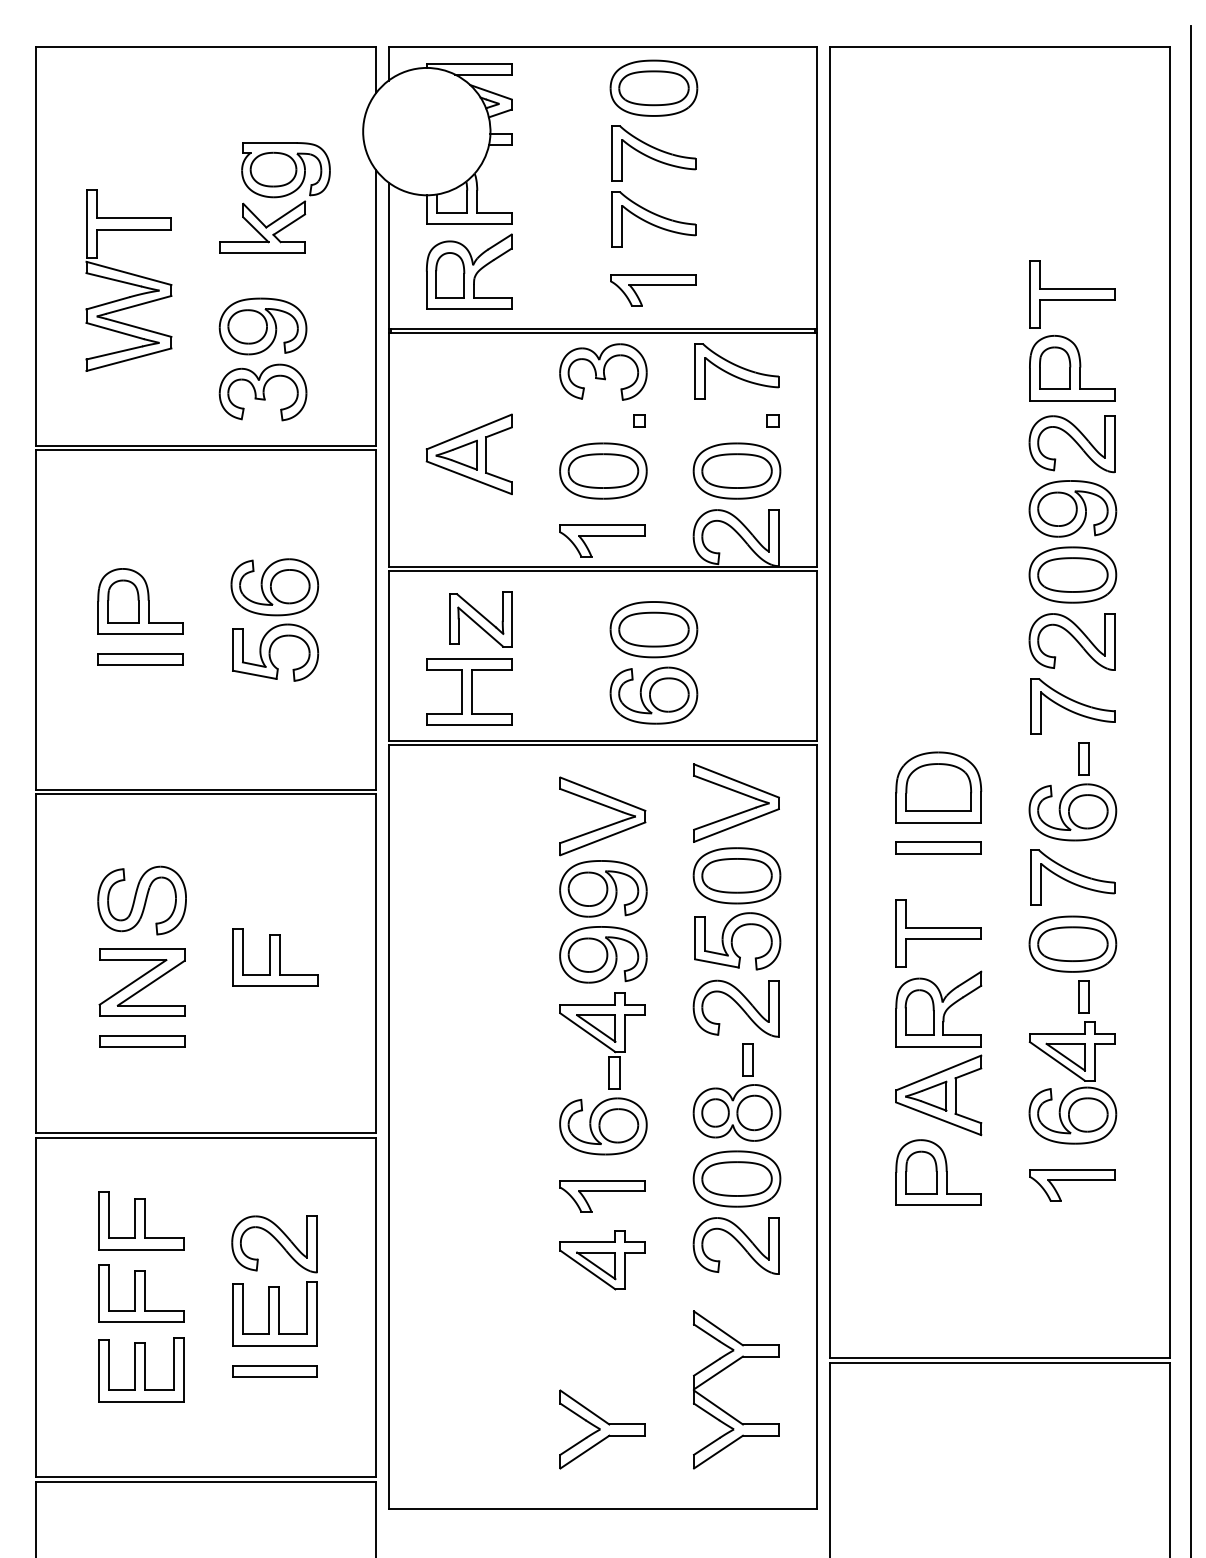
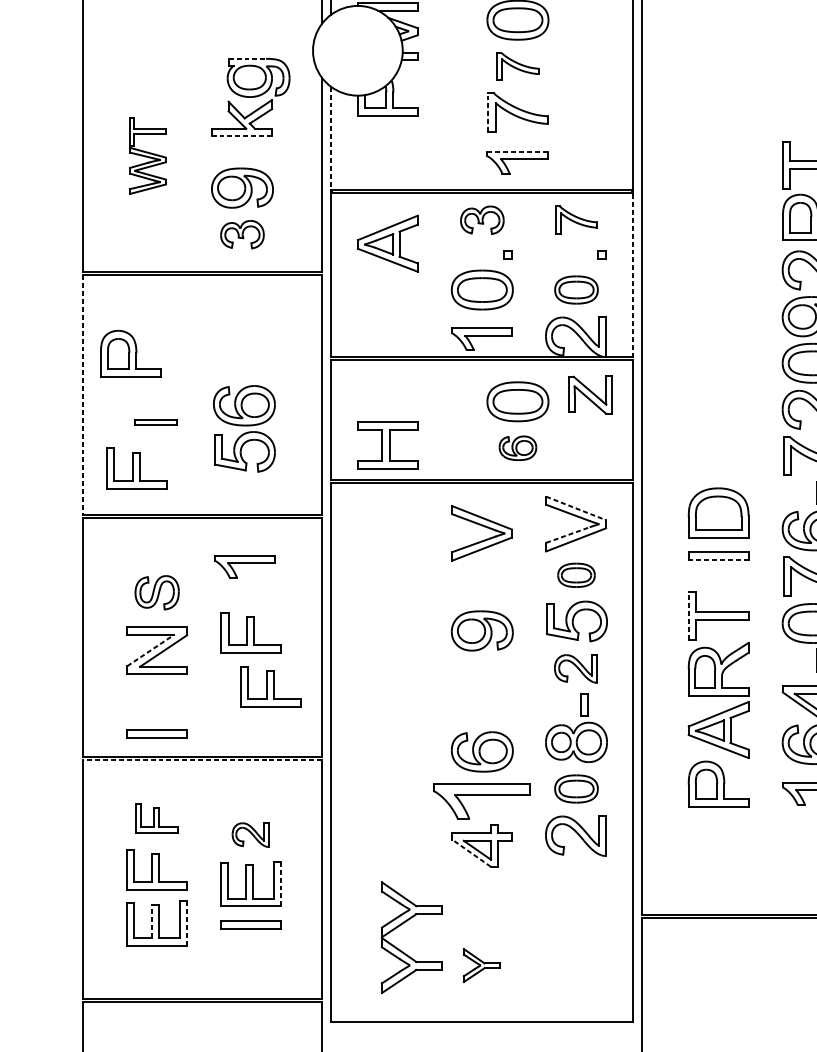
line: (270, 143) -> (247, 59), solid -> dashed
part: (653, 153) -> (517, 66), size x0.7
line: (612, 219) -> (488, 112), solid -> dashed
line: (262, 252) -> (242, 135), solid -> dashed
line: (388, 256) -> (330, 138), solid -> dashed
part: (469, 271) -> (387, 149), removed
line: (653, 274) -> (517, 151), solid -> dashed
part: (128, 280) -> (147, 155), size x0.6
part: (603, 371) -> (482, 219), size x0.7
part: (736, 371) -> (576, 219), size x0.7
part: (262, 392) -> (242, 234), size x0.7
line: (817, 450) -> (633, 275), solid -> dashed
part: (468, 453) -> (387, 243), moved
part: (736, 470) -> (576, 289), size x0.7
part: (140, 601) -> (130, 353), moved
line: (36, 619) -> (82, 394), solid -> dashed
part: (274, 619) -> (244, 428), moved
part: (480, 619) -> (590, 394), moved
part: (140, 659) -> (156, 422), size x0.7
part: (653, 695) -> (517, 448), size x0.6
part: (113, 724) -> (137, 468), added
line: (736, 780) -> (576, 508), solid -> dashed
line: (724, 818) -> (567, 534), solid -> dashed
line: (938, 853) -> (718, 559), solid -> dashed
part: (266, 863) -> (244, 566), added
part: (736, 875) -> (576, 575), size x0.6
part: (603, 888) -> (482, 584), removed
part: (141, 900) -> (156, 592), size x0.7
line: (896, 933) -> (688, 615), solid -> dashed
line: (133, 982) -> (151, 650), solid -> dashed
part: (735, 1008) -> (575, 668), size x0.7
part: (303, 1034) -> (270, 687), added
part: (602, 1040) -> (481, 691), removed
part: (142, 1041) -> (157, 733), moved
line: (206, 1137) -> (202, 759), solid -> dashed
part: (736, 1178) -> (576, 788), size x0.7
part: (602, 1196) -> (481, 801), size x1.6
part: (141, 1220) -> (156, 818), size x0.7
part: (274, 1244) -> (250, 835), size x0.6
line: (587, 1270) -> (471, 853), solid -> dashed
line: (317, 1313) -> (280, 883), solid -> dashed
line: (134, 1366) -> (151, 921), solid -> dashed
line: (183, 1369) -> (186, 923), solid -> dashed
part: (724, 1370) -> (403, 923), moved
part: (602, 1429) -> (481, 965), size x0.6

